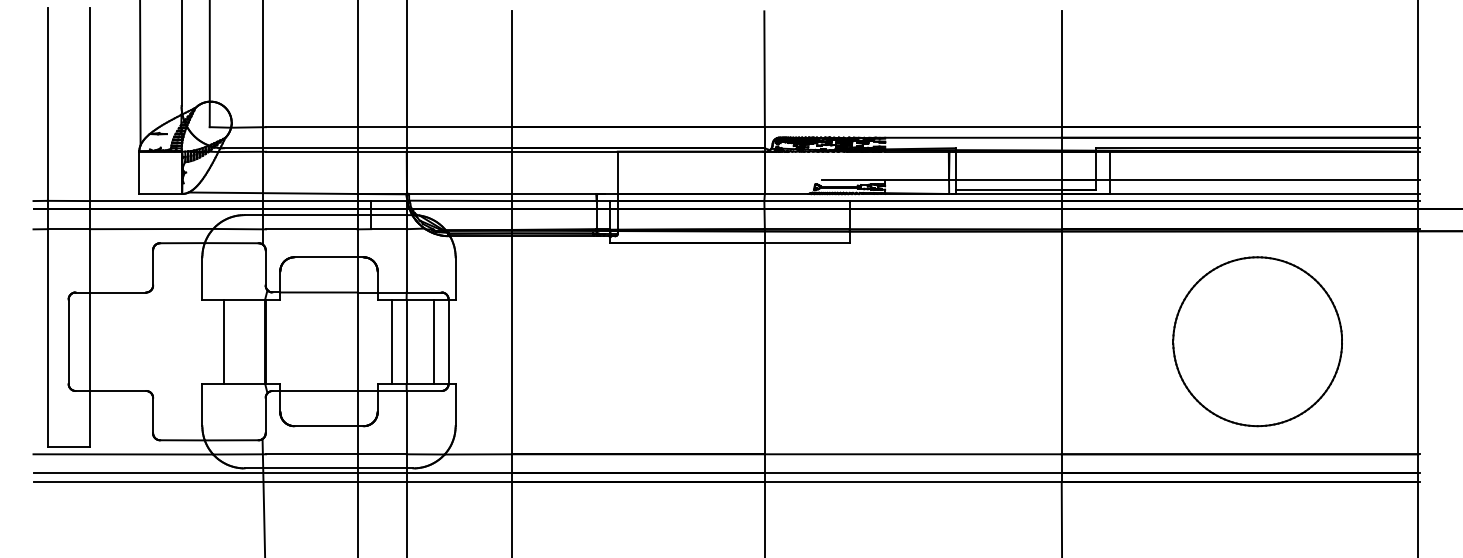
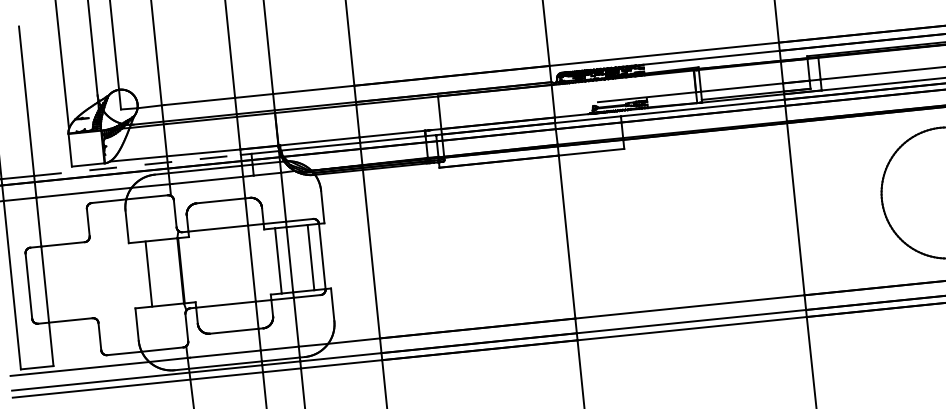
line: (223, 201) -> (137, 165), solid -> dashed

